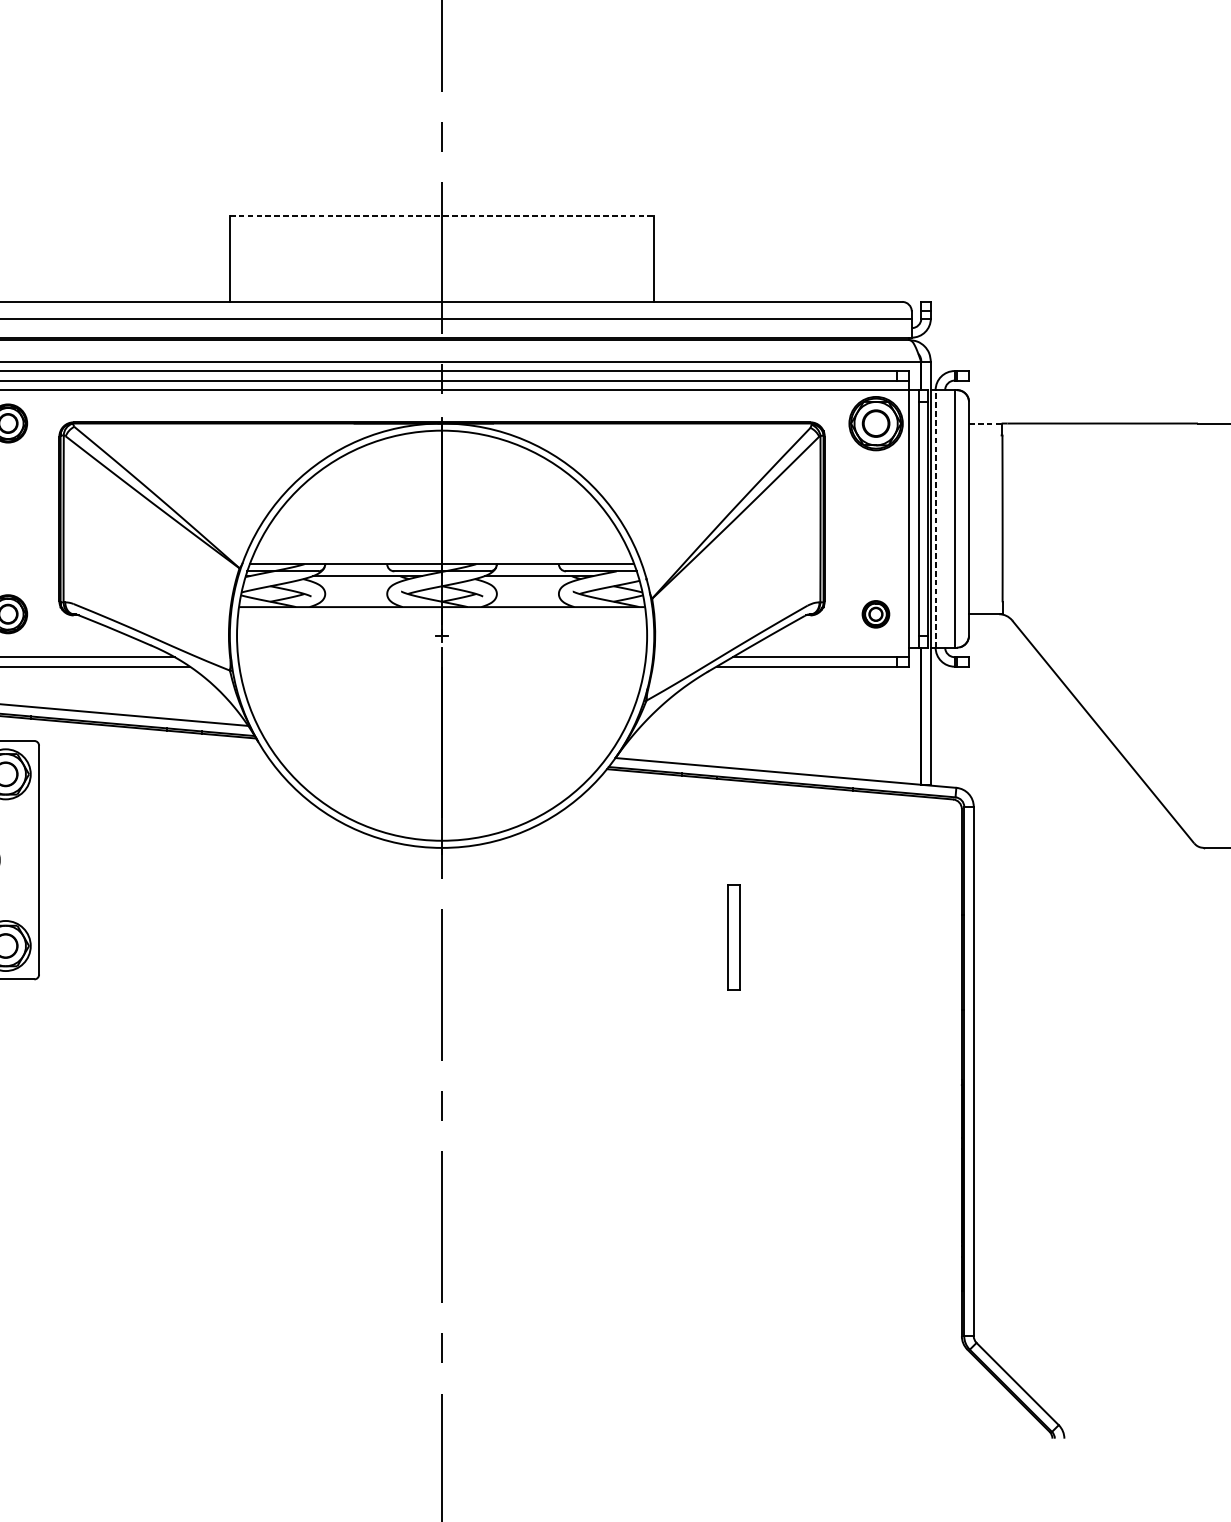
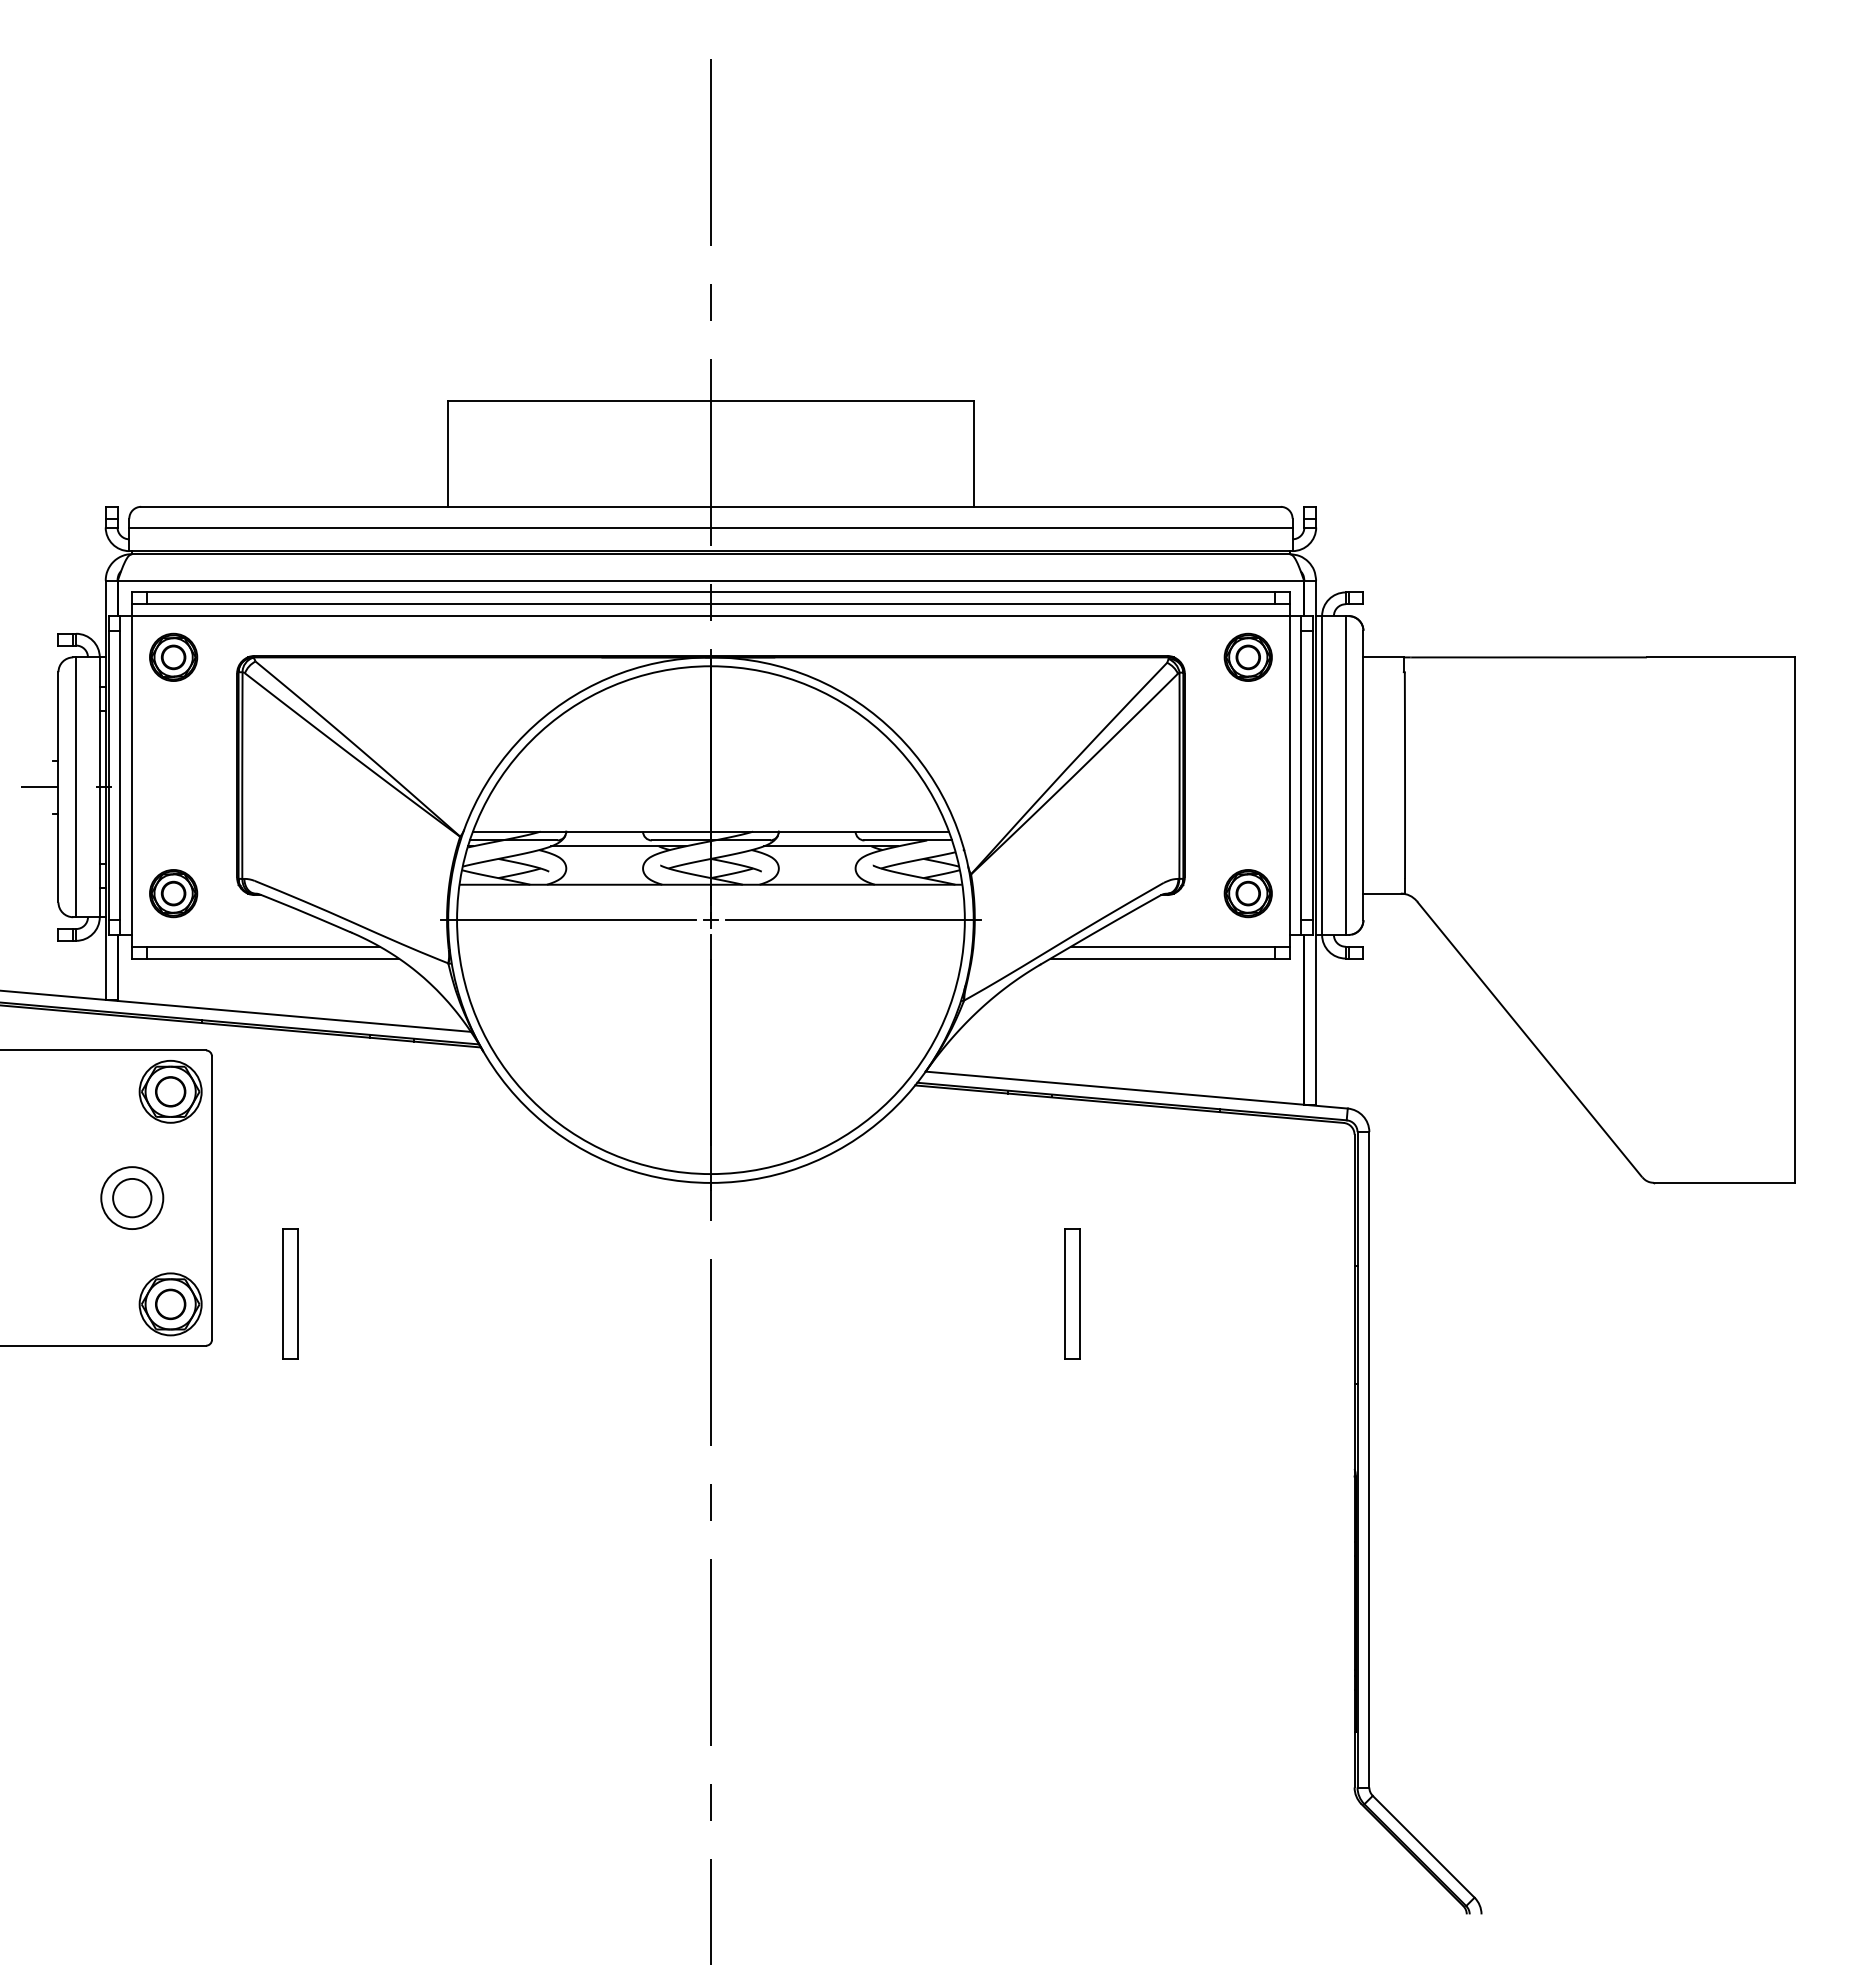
line: (441, 216) -> (710, 400), dashed -> solid
part: (875, 422) -> (1247, 656), size x0.71
line: (986, 423) -> (1384, 657), dashed -> solid
line: (935, 518) -> (1322, 775), dashed -> solid
part: (875, 614) -> (1247, 893), size x1.43
line: (327, 635) -> (568, 920), added
line: (557, 635) -> (853, 920), added
part: (102, 937) -> (290, 1293), added

